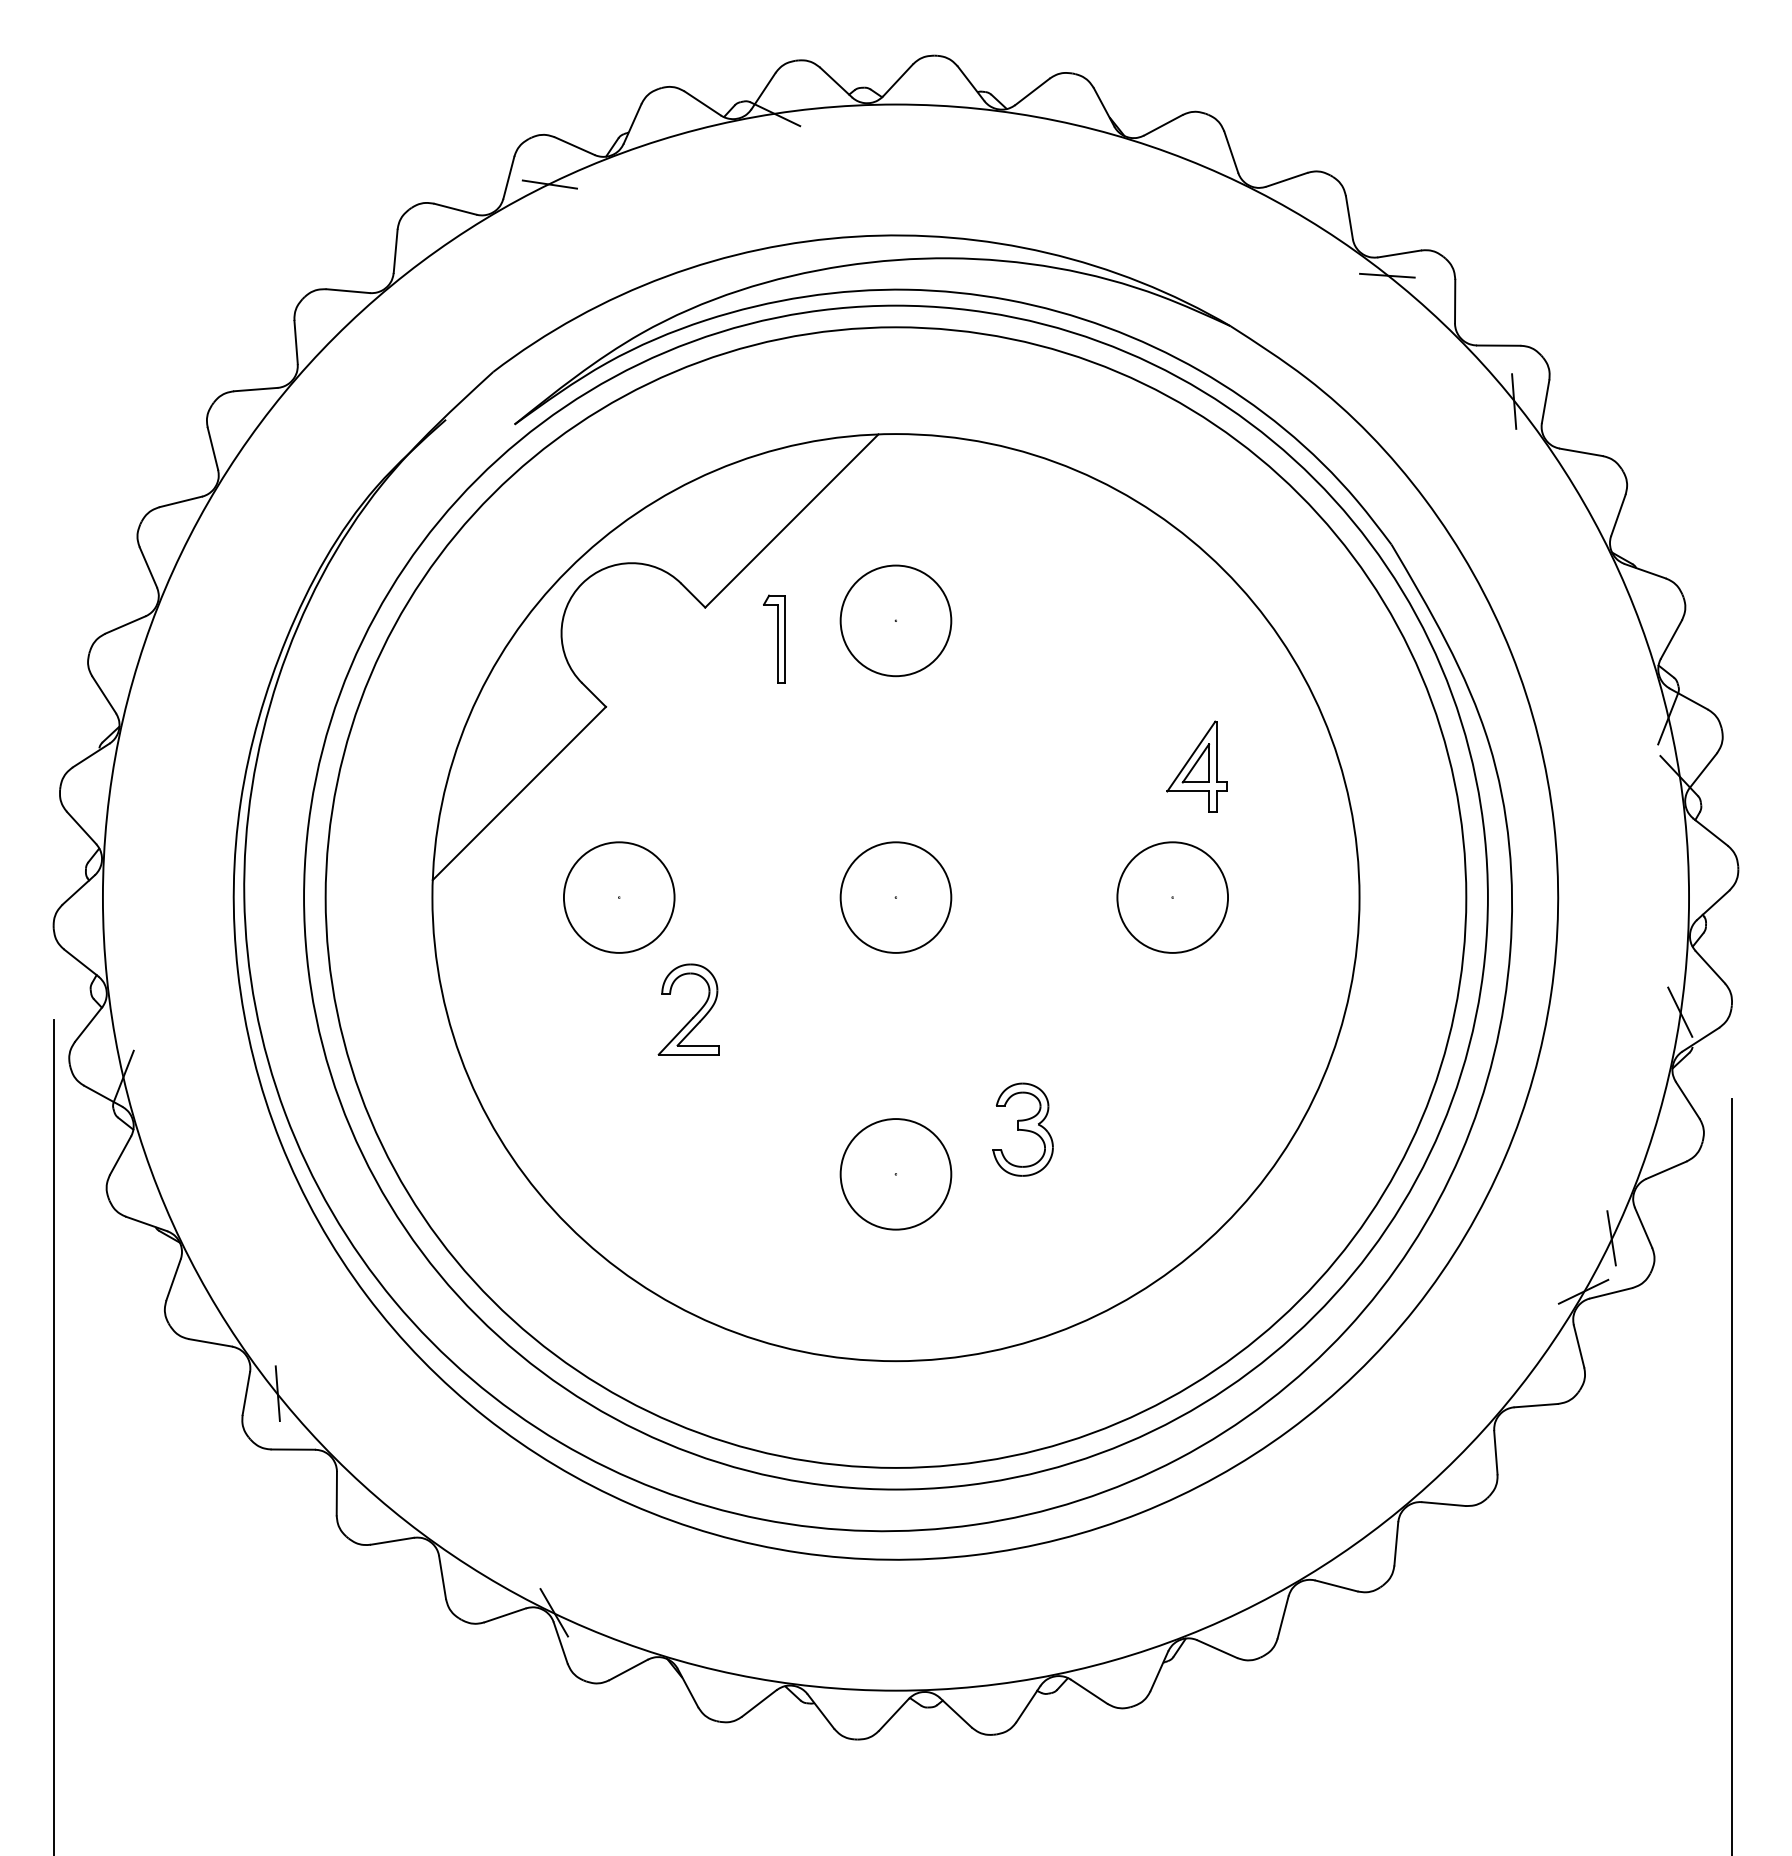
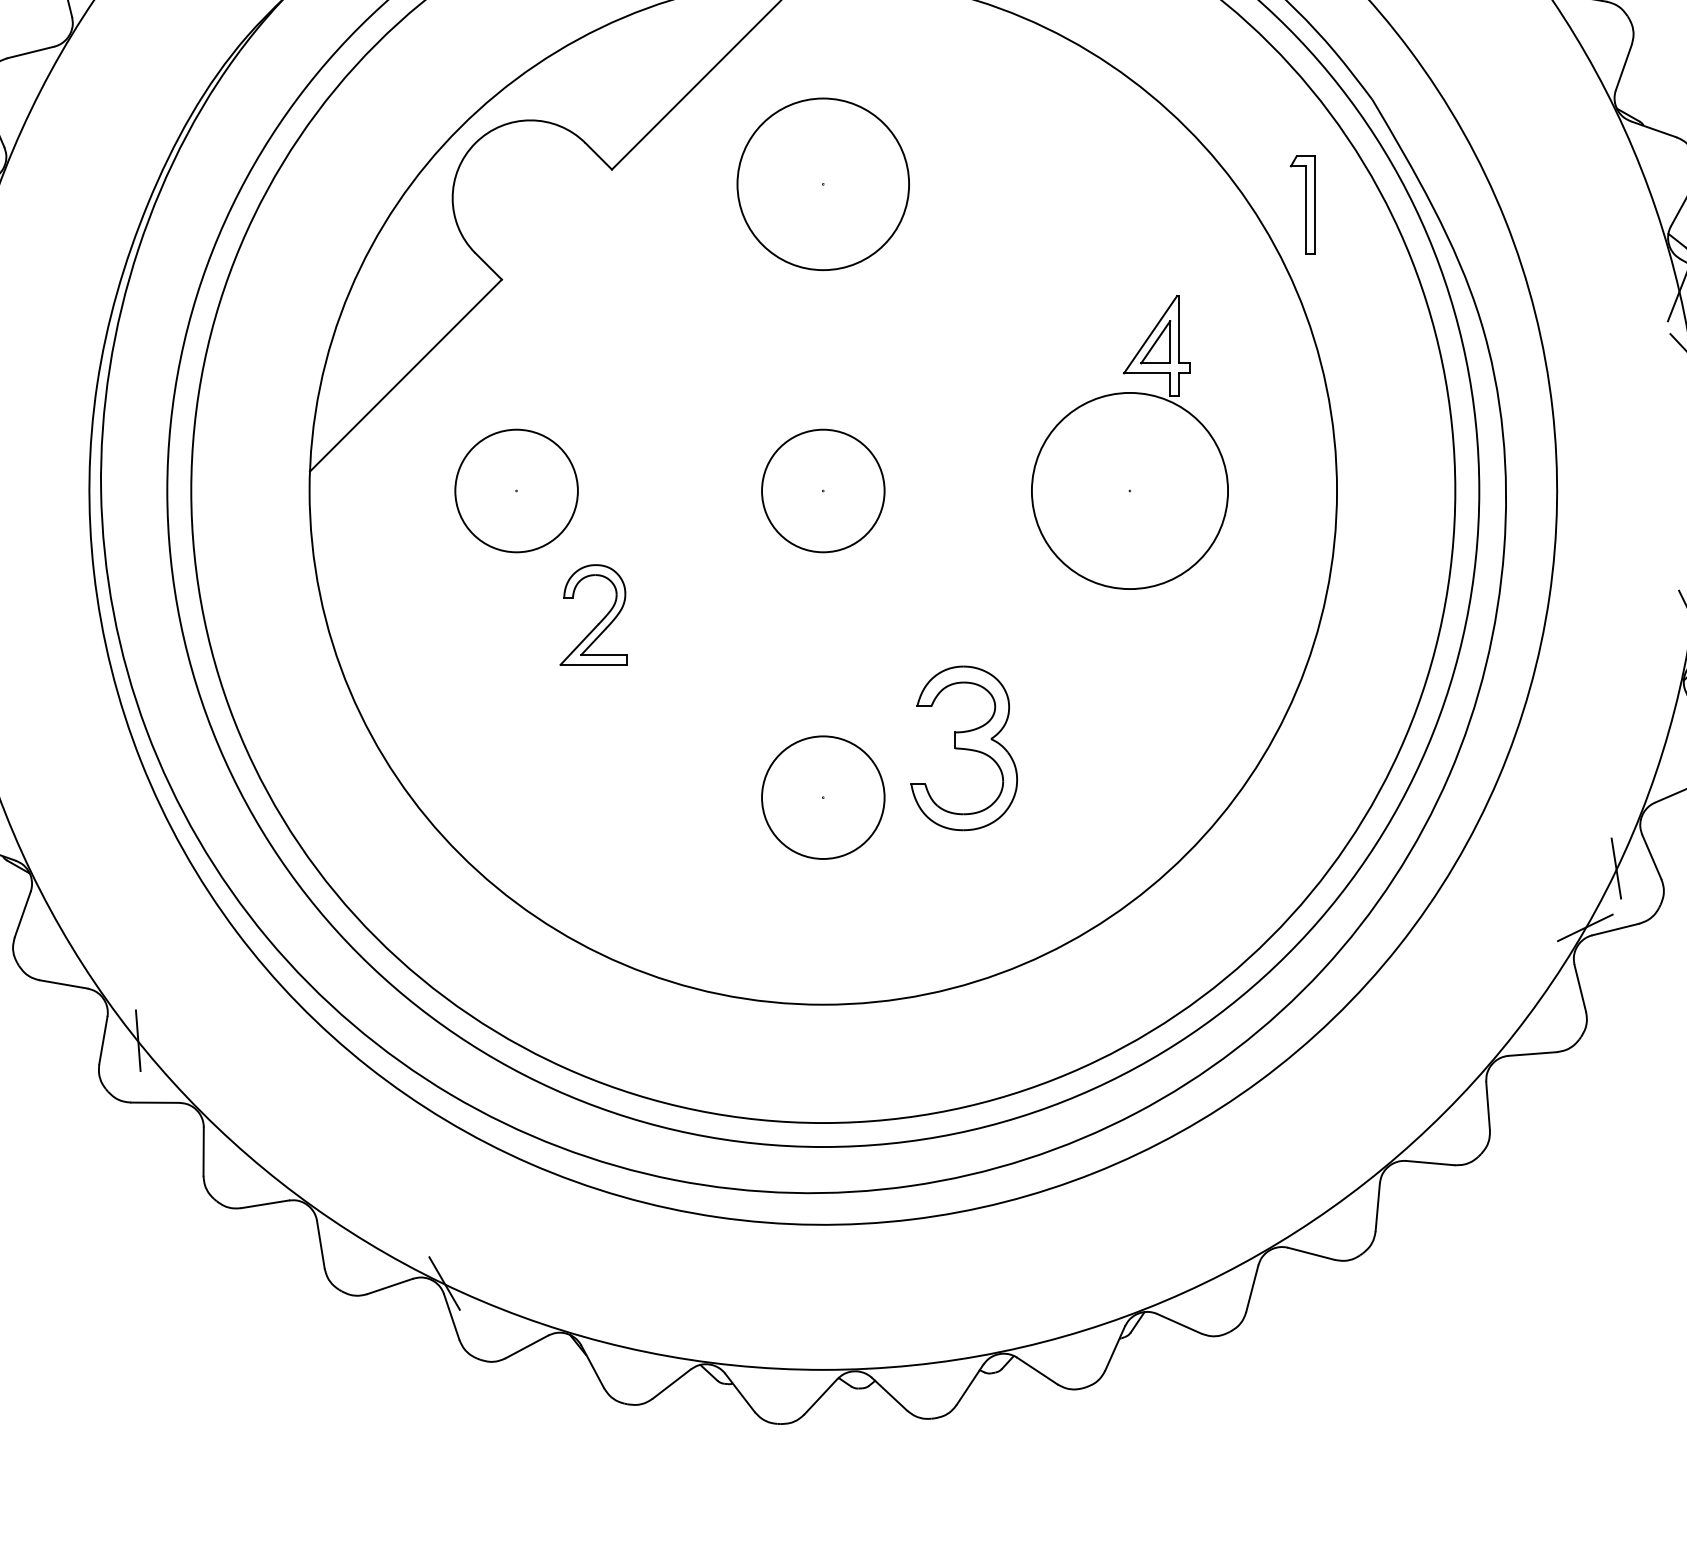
circle: (895, 620) -> (822, 183), size x1.4
part: (774, 638) -> (1302, 203), moved
circle: (1172, 897) -> (1129, 490), size x1.6
part: (1022, 1129) -> (963, 747), size x1.6

